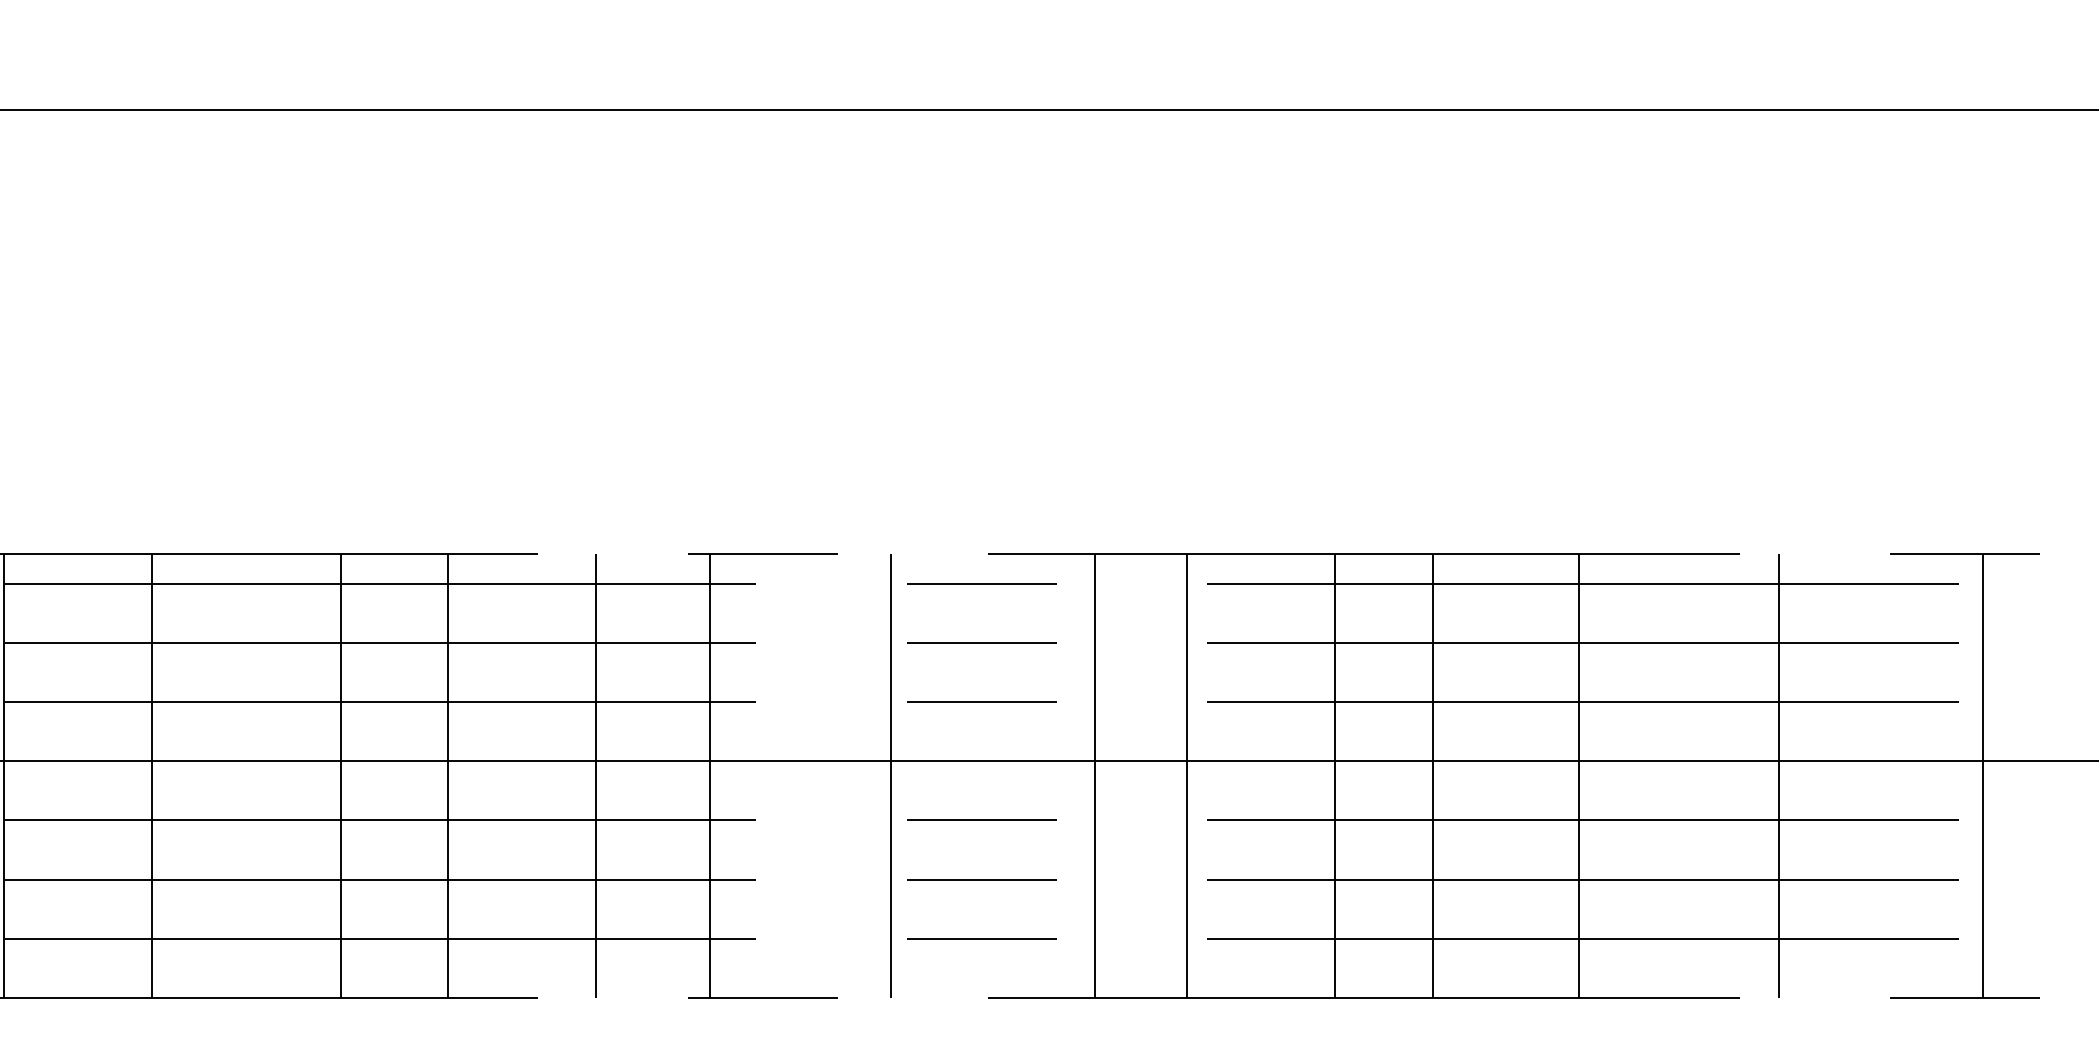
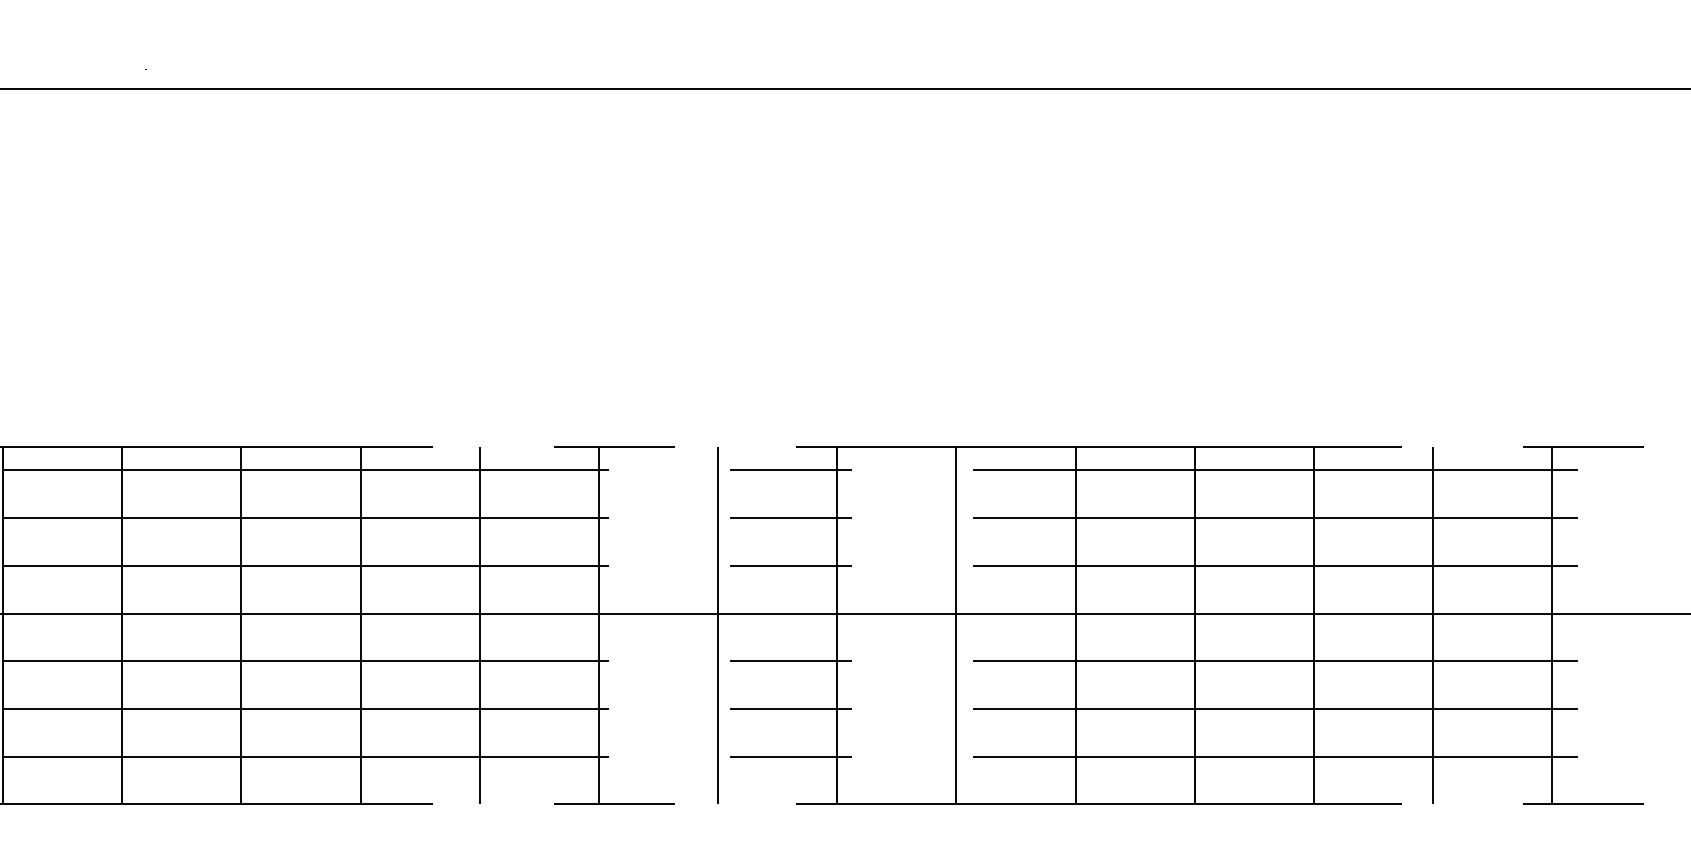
line: (340, 776) -> (241, 625), moved
line: (709, 776) -> (598, 625), moved
line: (1095, 776) -> (837, 625), moved
line: (1432, 776) -> (1194, 625), moved
line: (1579, 776) -> (1314, 625), moved
line: (1982, 776) -> (1552, 625), moved

